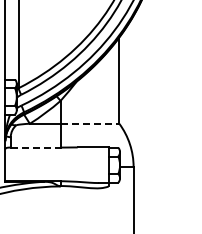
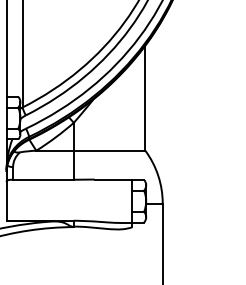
line: (90, 123) -> (110, 150), dashed -> solid
line: (35, 147) -> (43, 179), dashed -> solid

